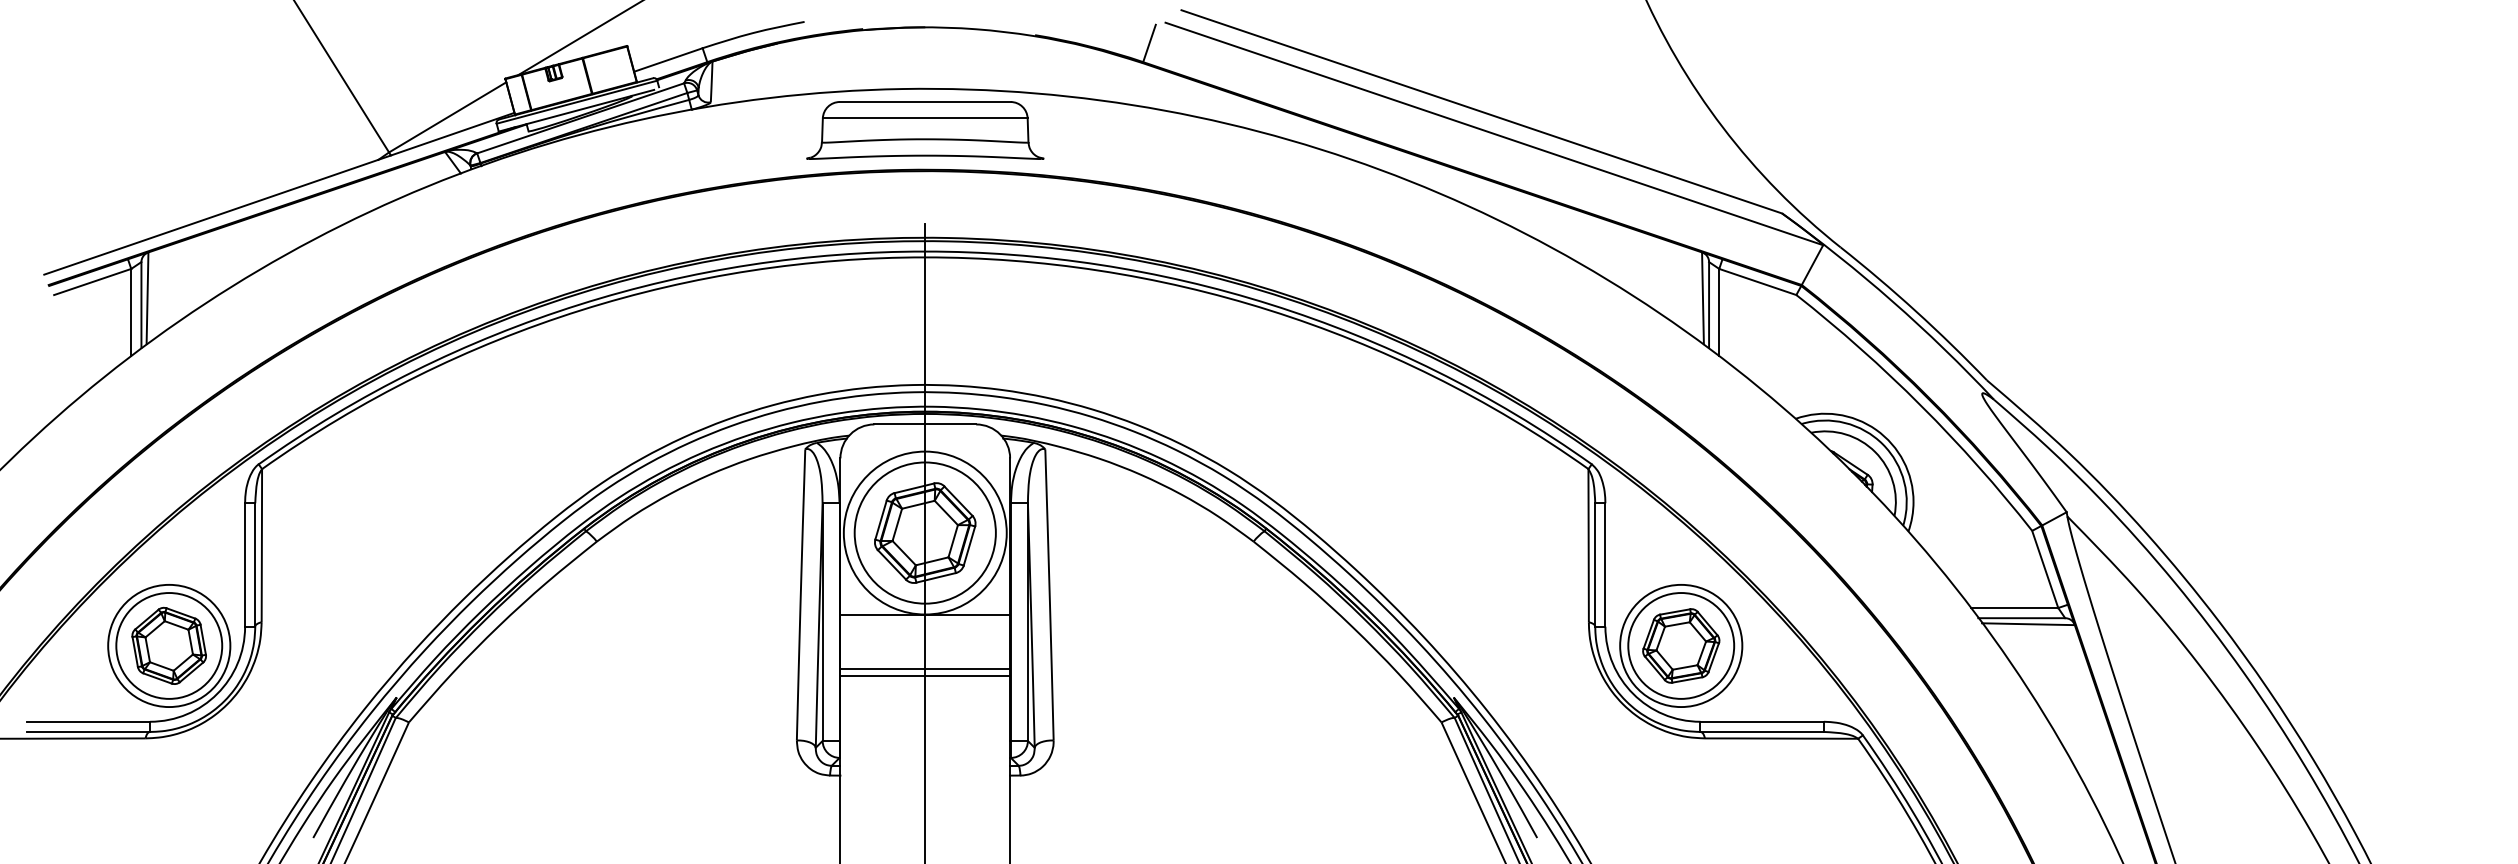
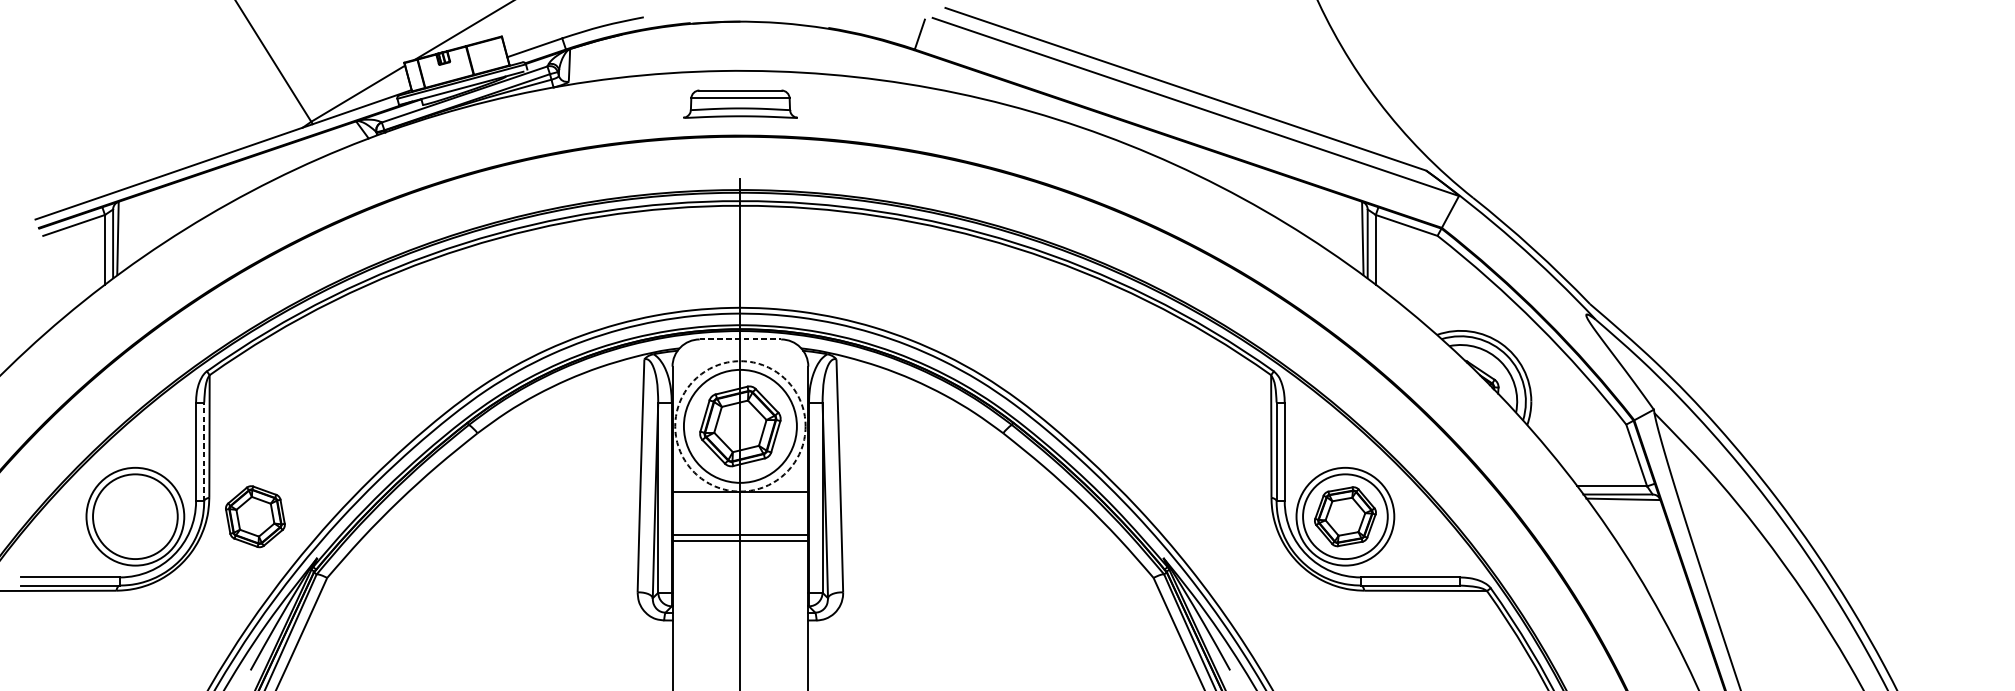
part: (925, 130) -> (740, 104), size x0.6
line: (925, 424) -> (740, 339), solid -> dashed
circle: (924, 532) -> (739, 425), solid -> dashed
line: (255, 565) -> (204, 452), solid -> dashed
part: (168, 645) -> (254, 516), moved

